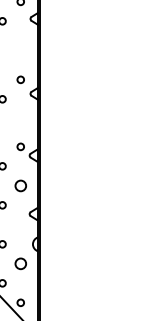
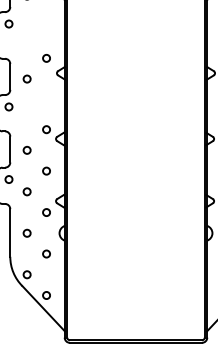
circle: (20, 185) -> (46, 170), size x0.62
circle: (20, 224) -> (46, 212), added
circle: (20, 263) -> (46, 253), size x0.62

